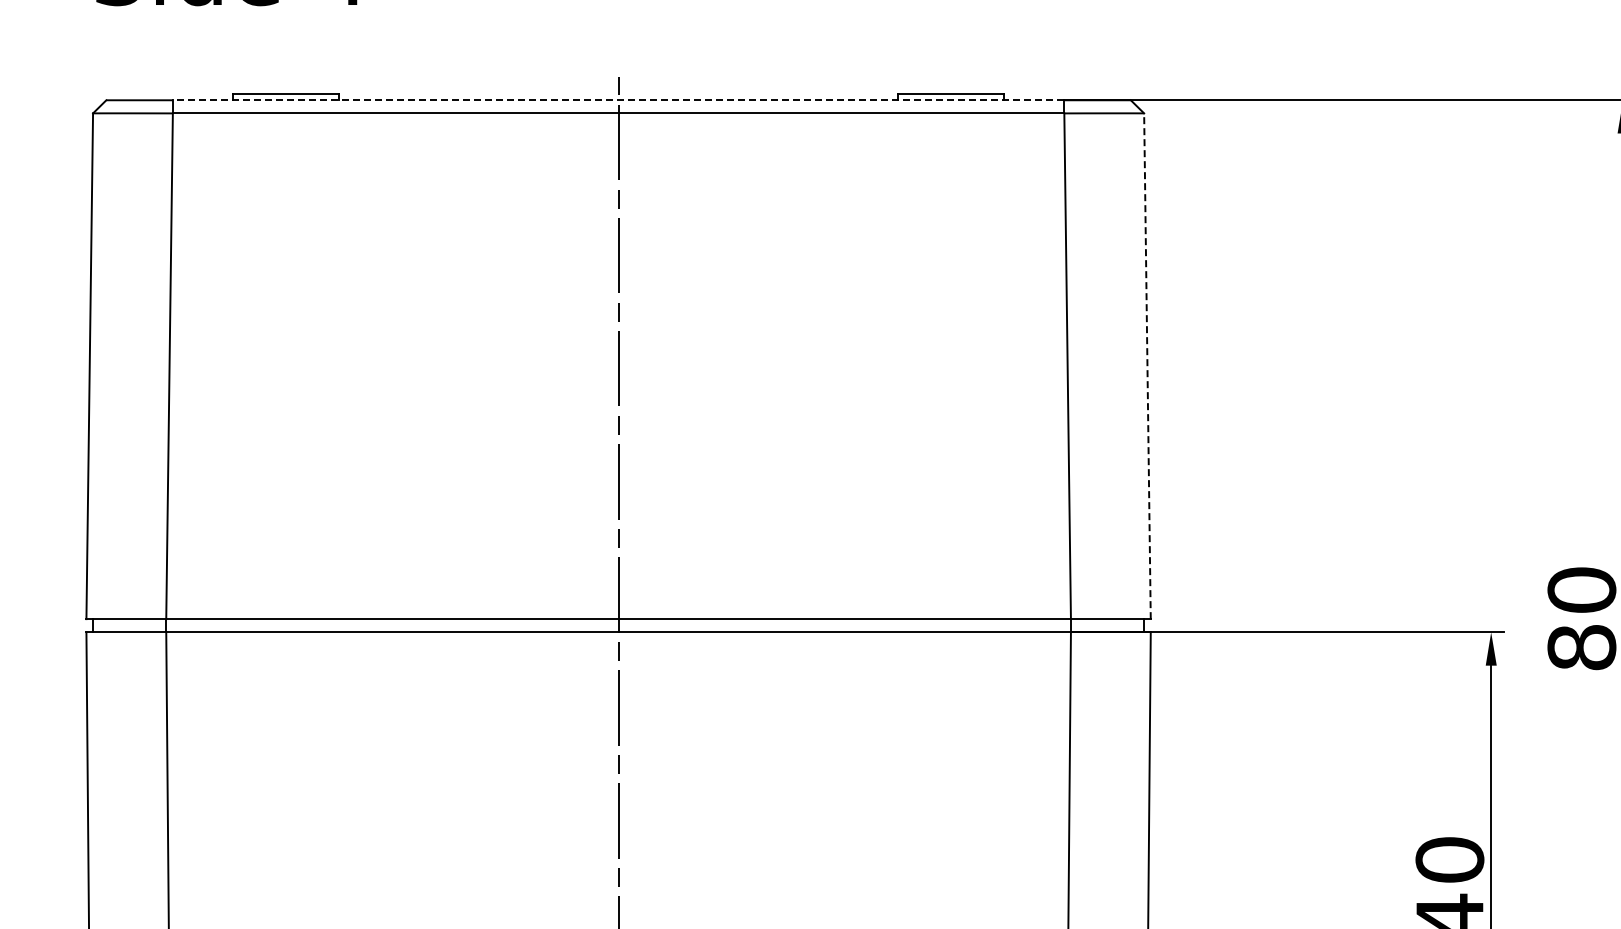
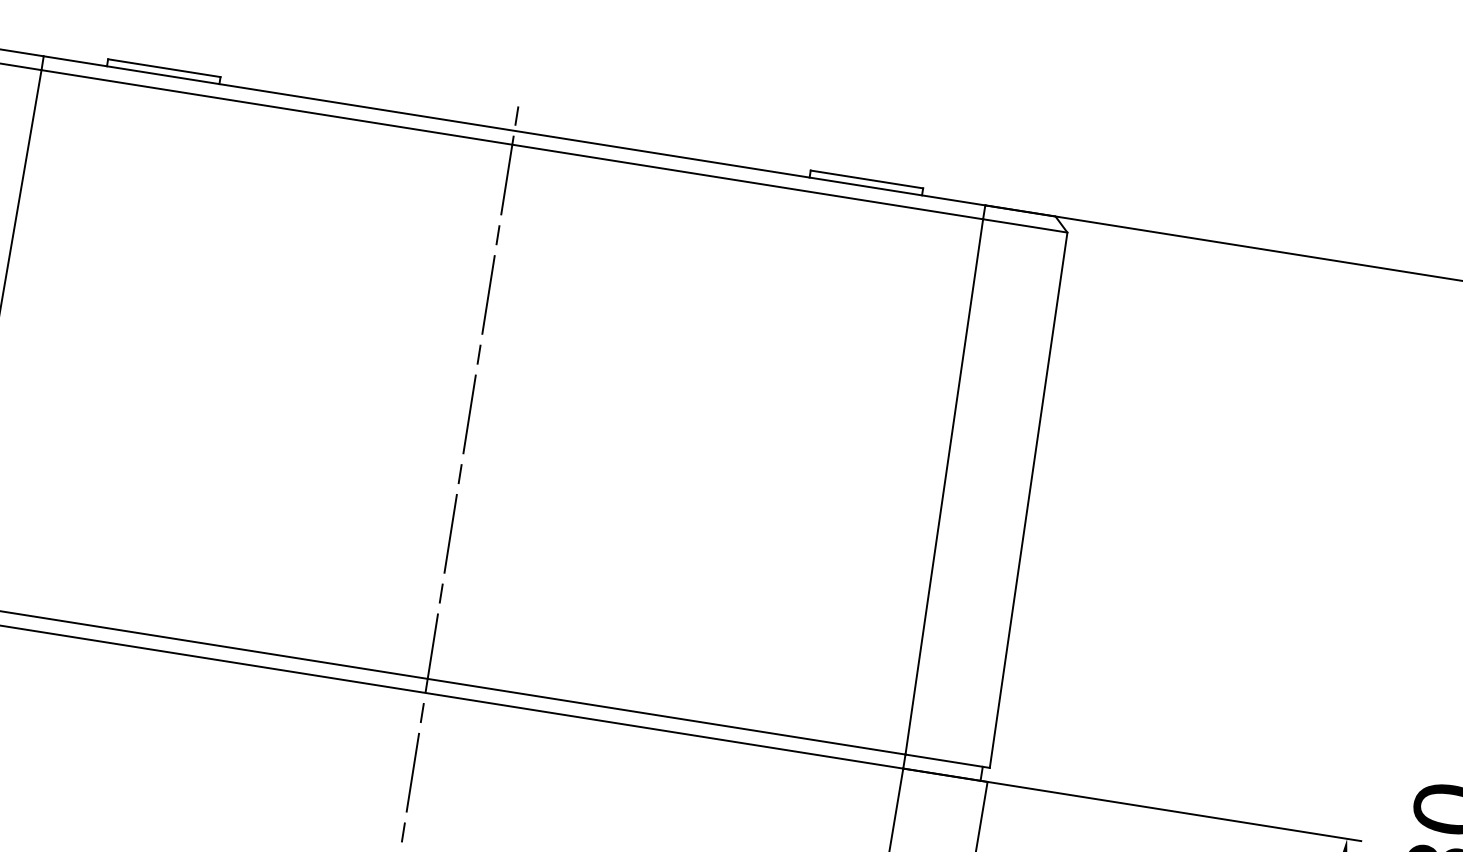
line: (618, 100) -> (514, 131), dashed -> solid
line: (1147, 366) -> (1028, 500), dashed -> solid

